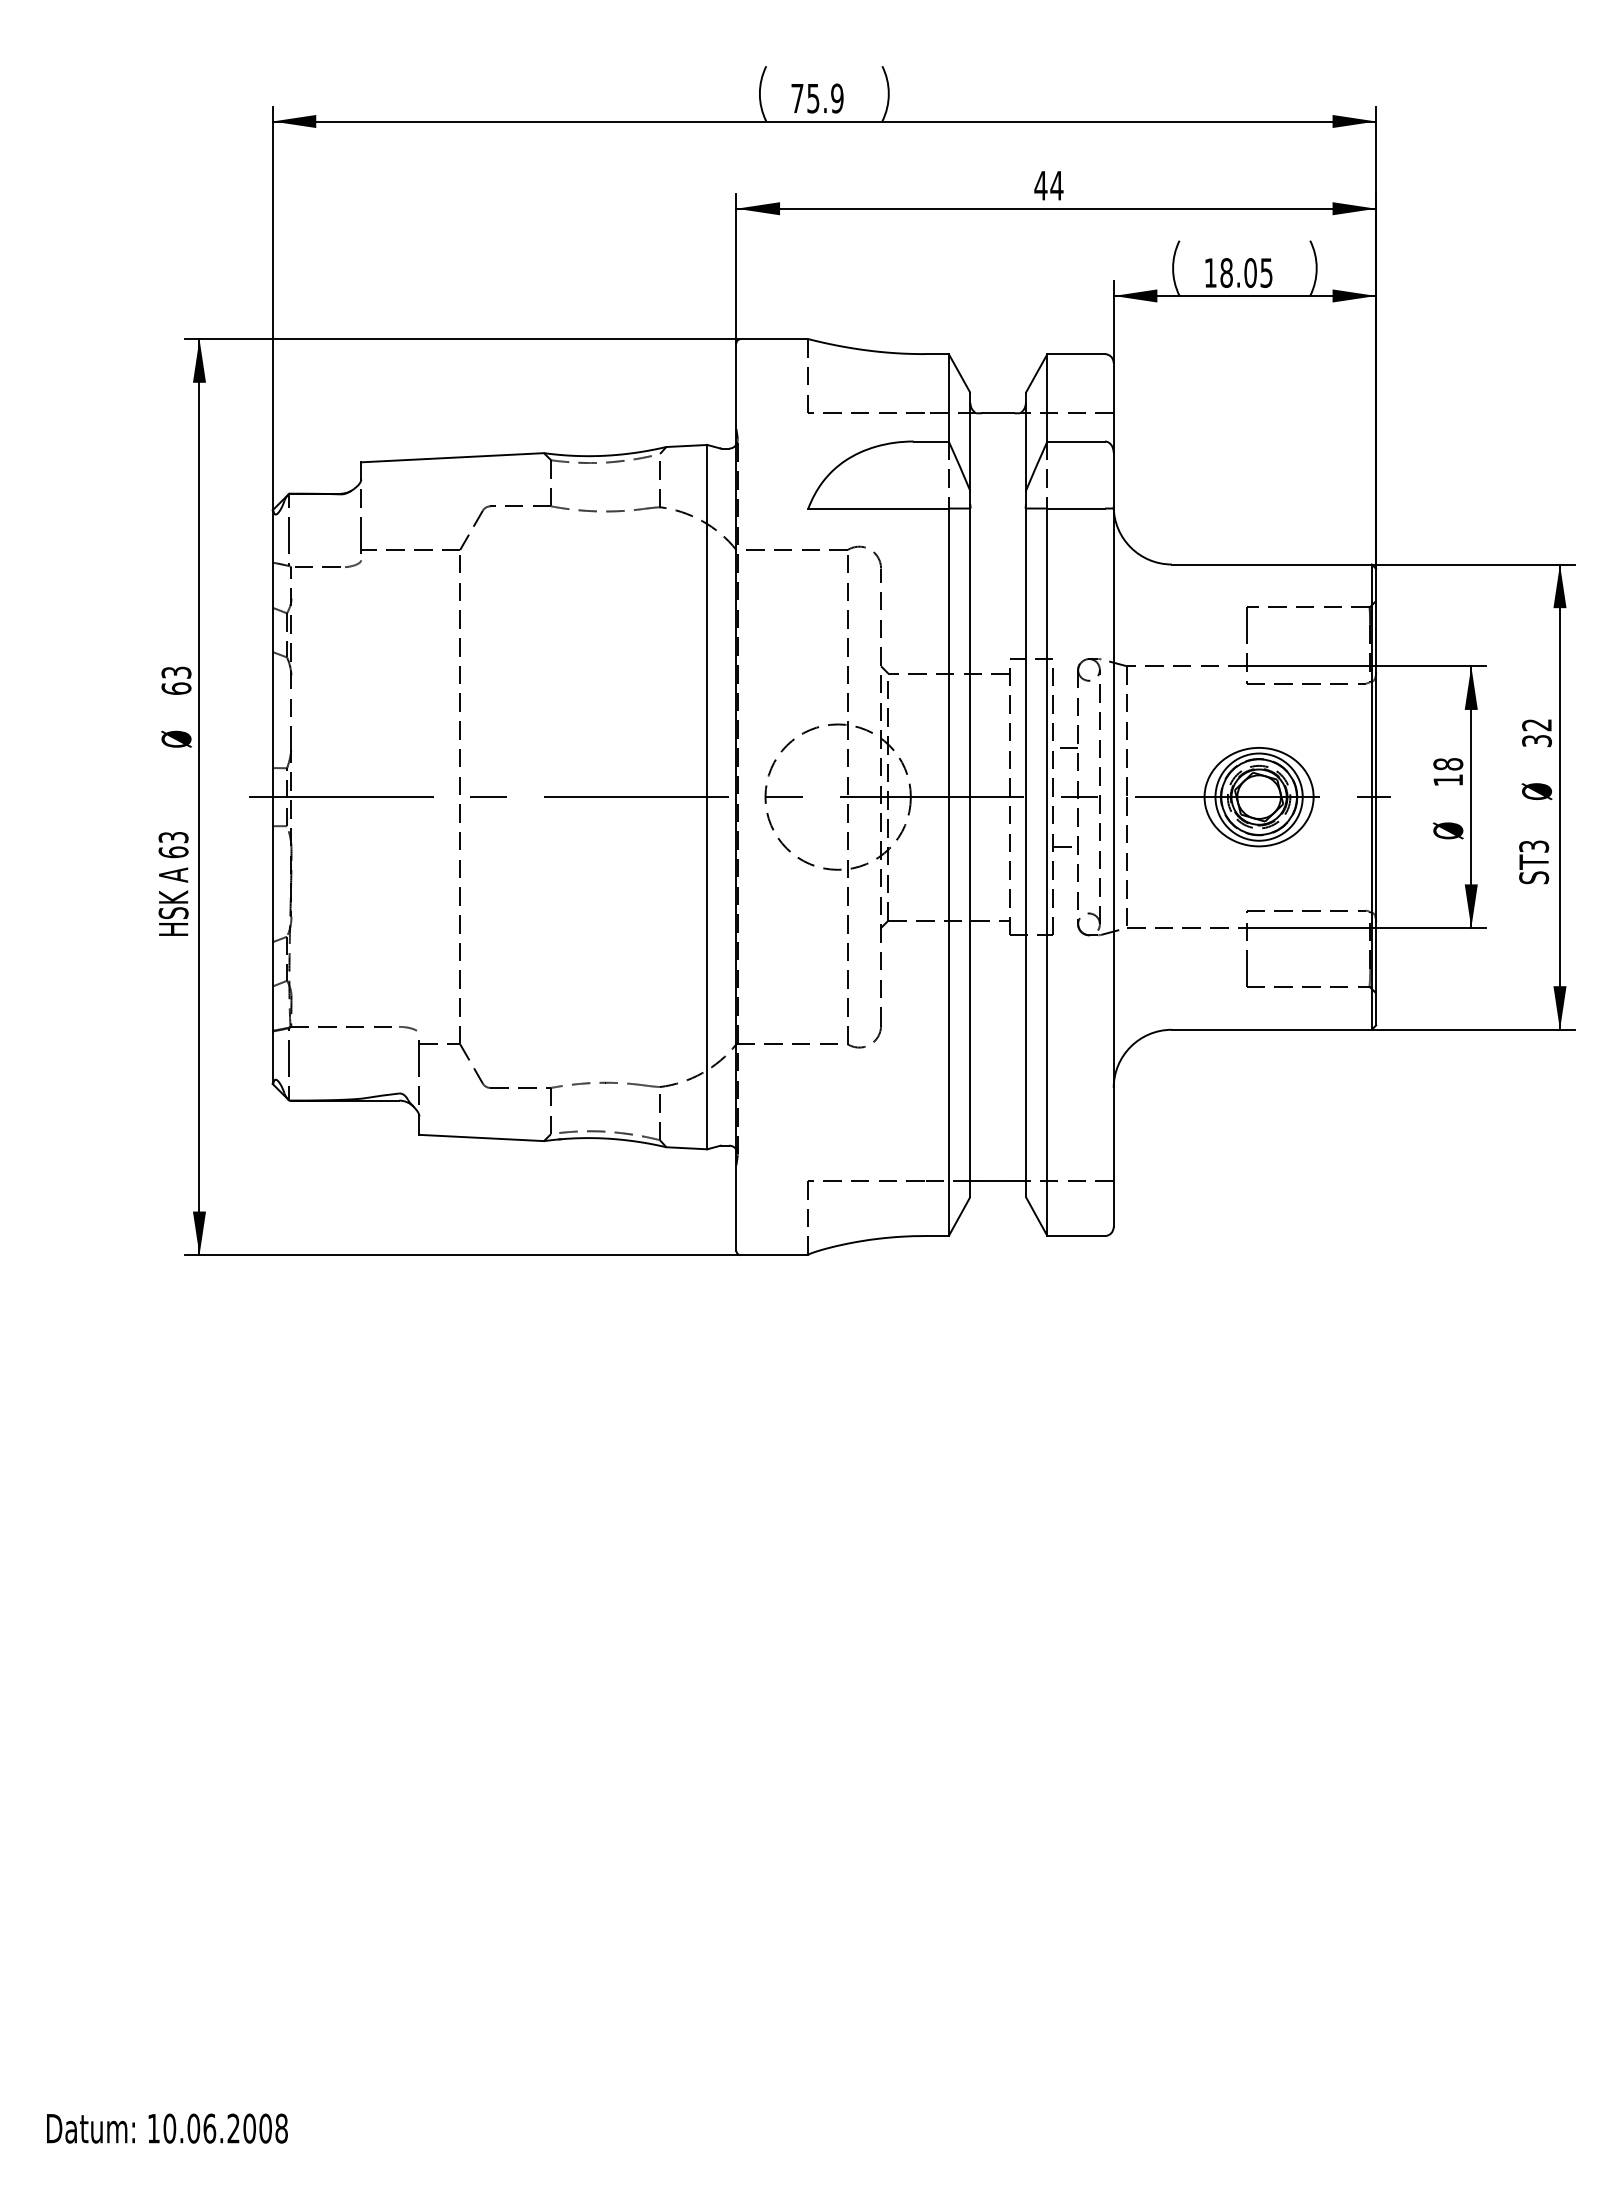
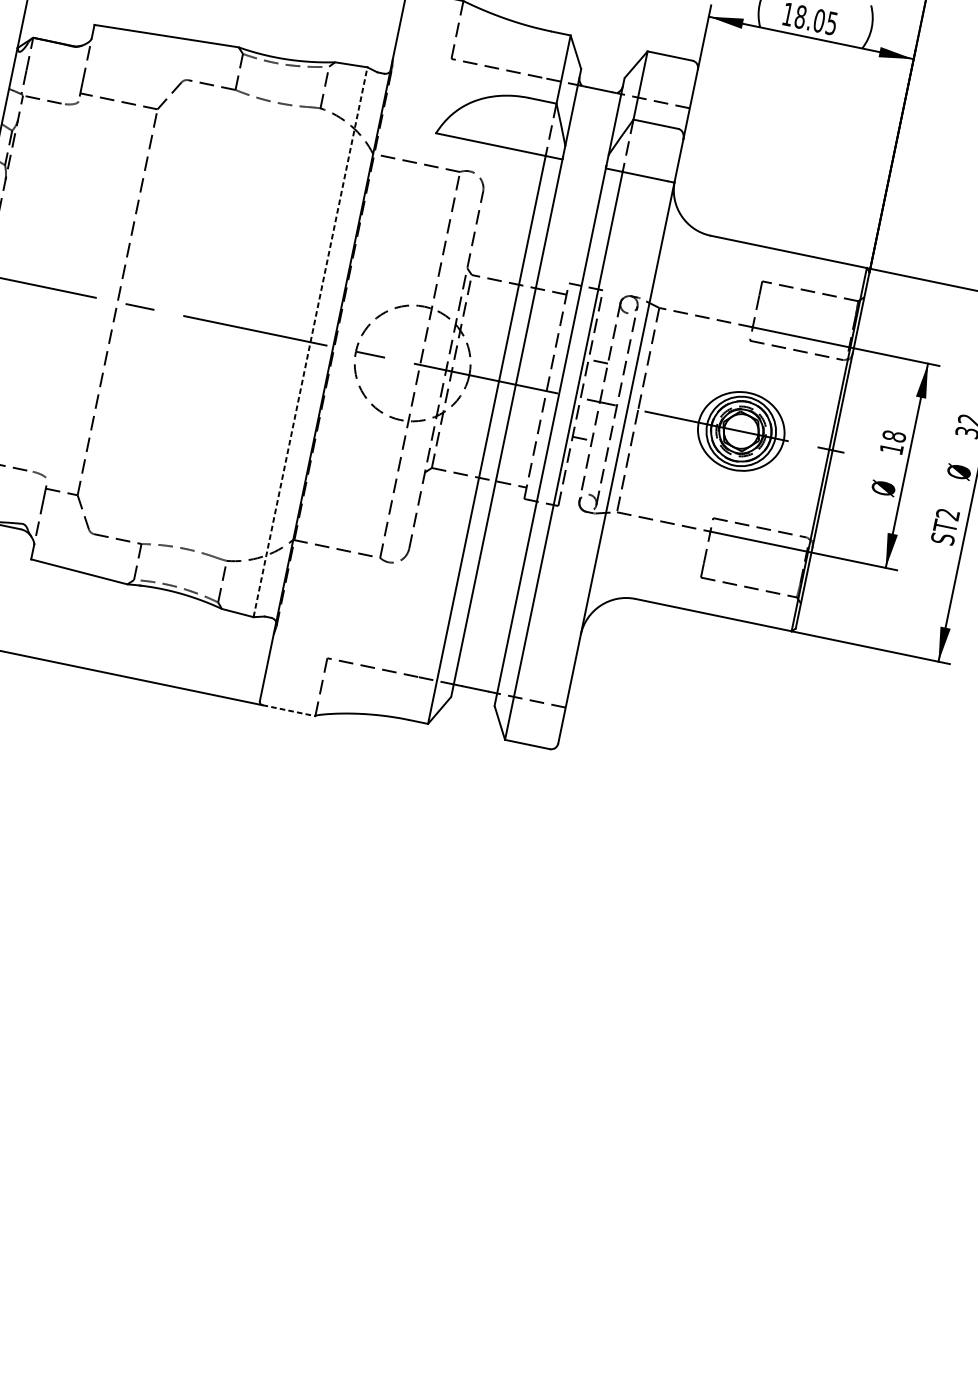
line: (707, 796) -> (310, 341), solid -> dashed
text: (1534, 846) -> (948, 514), ST3 -> ST2
line: (774, 1255) -> (288, 710), solid -> dashed

